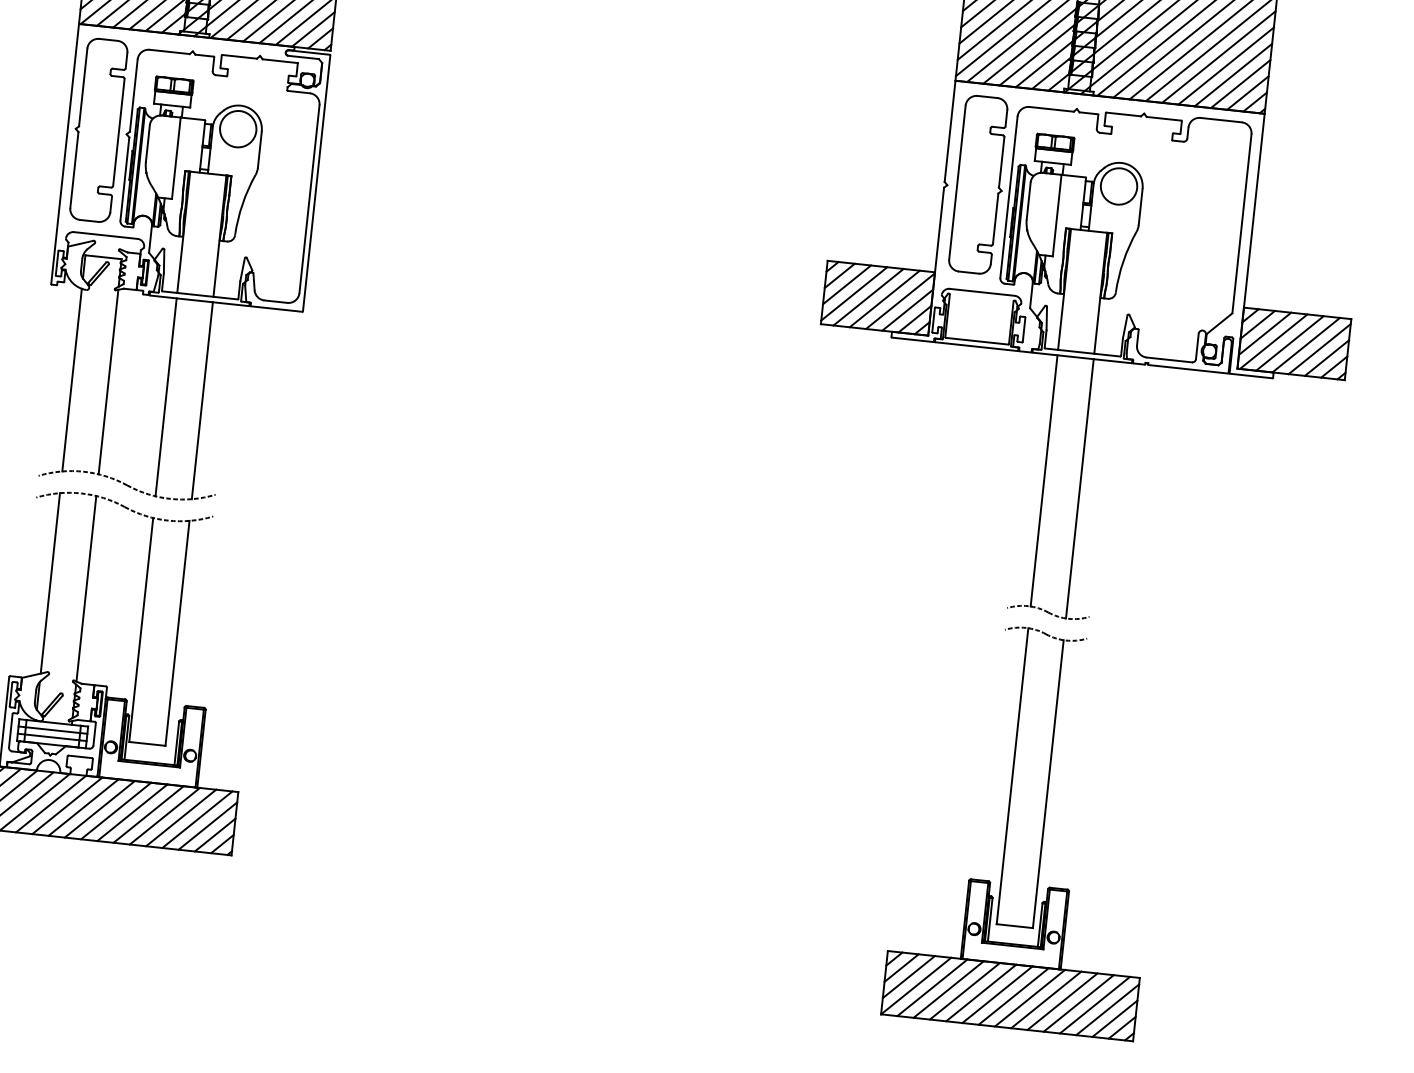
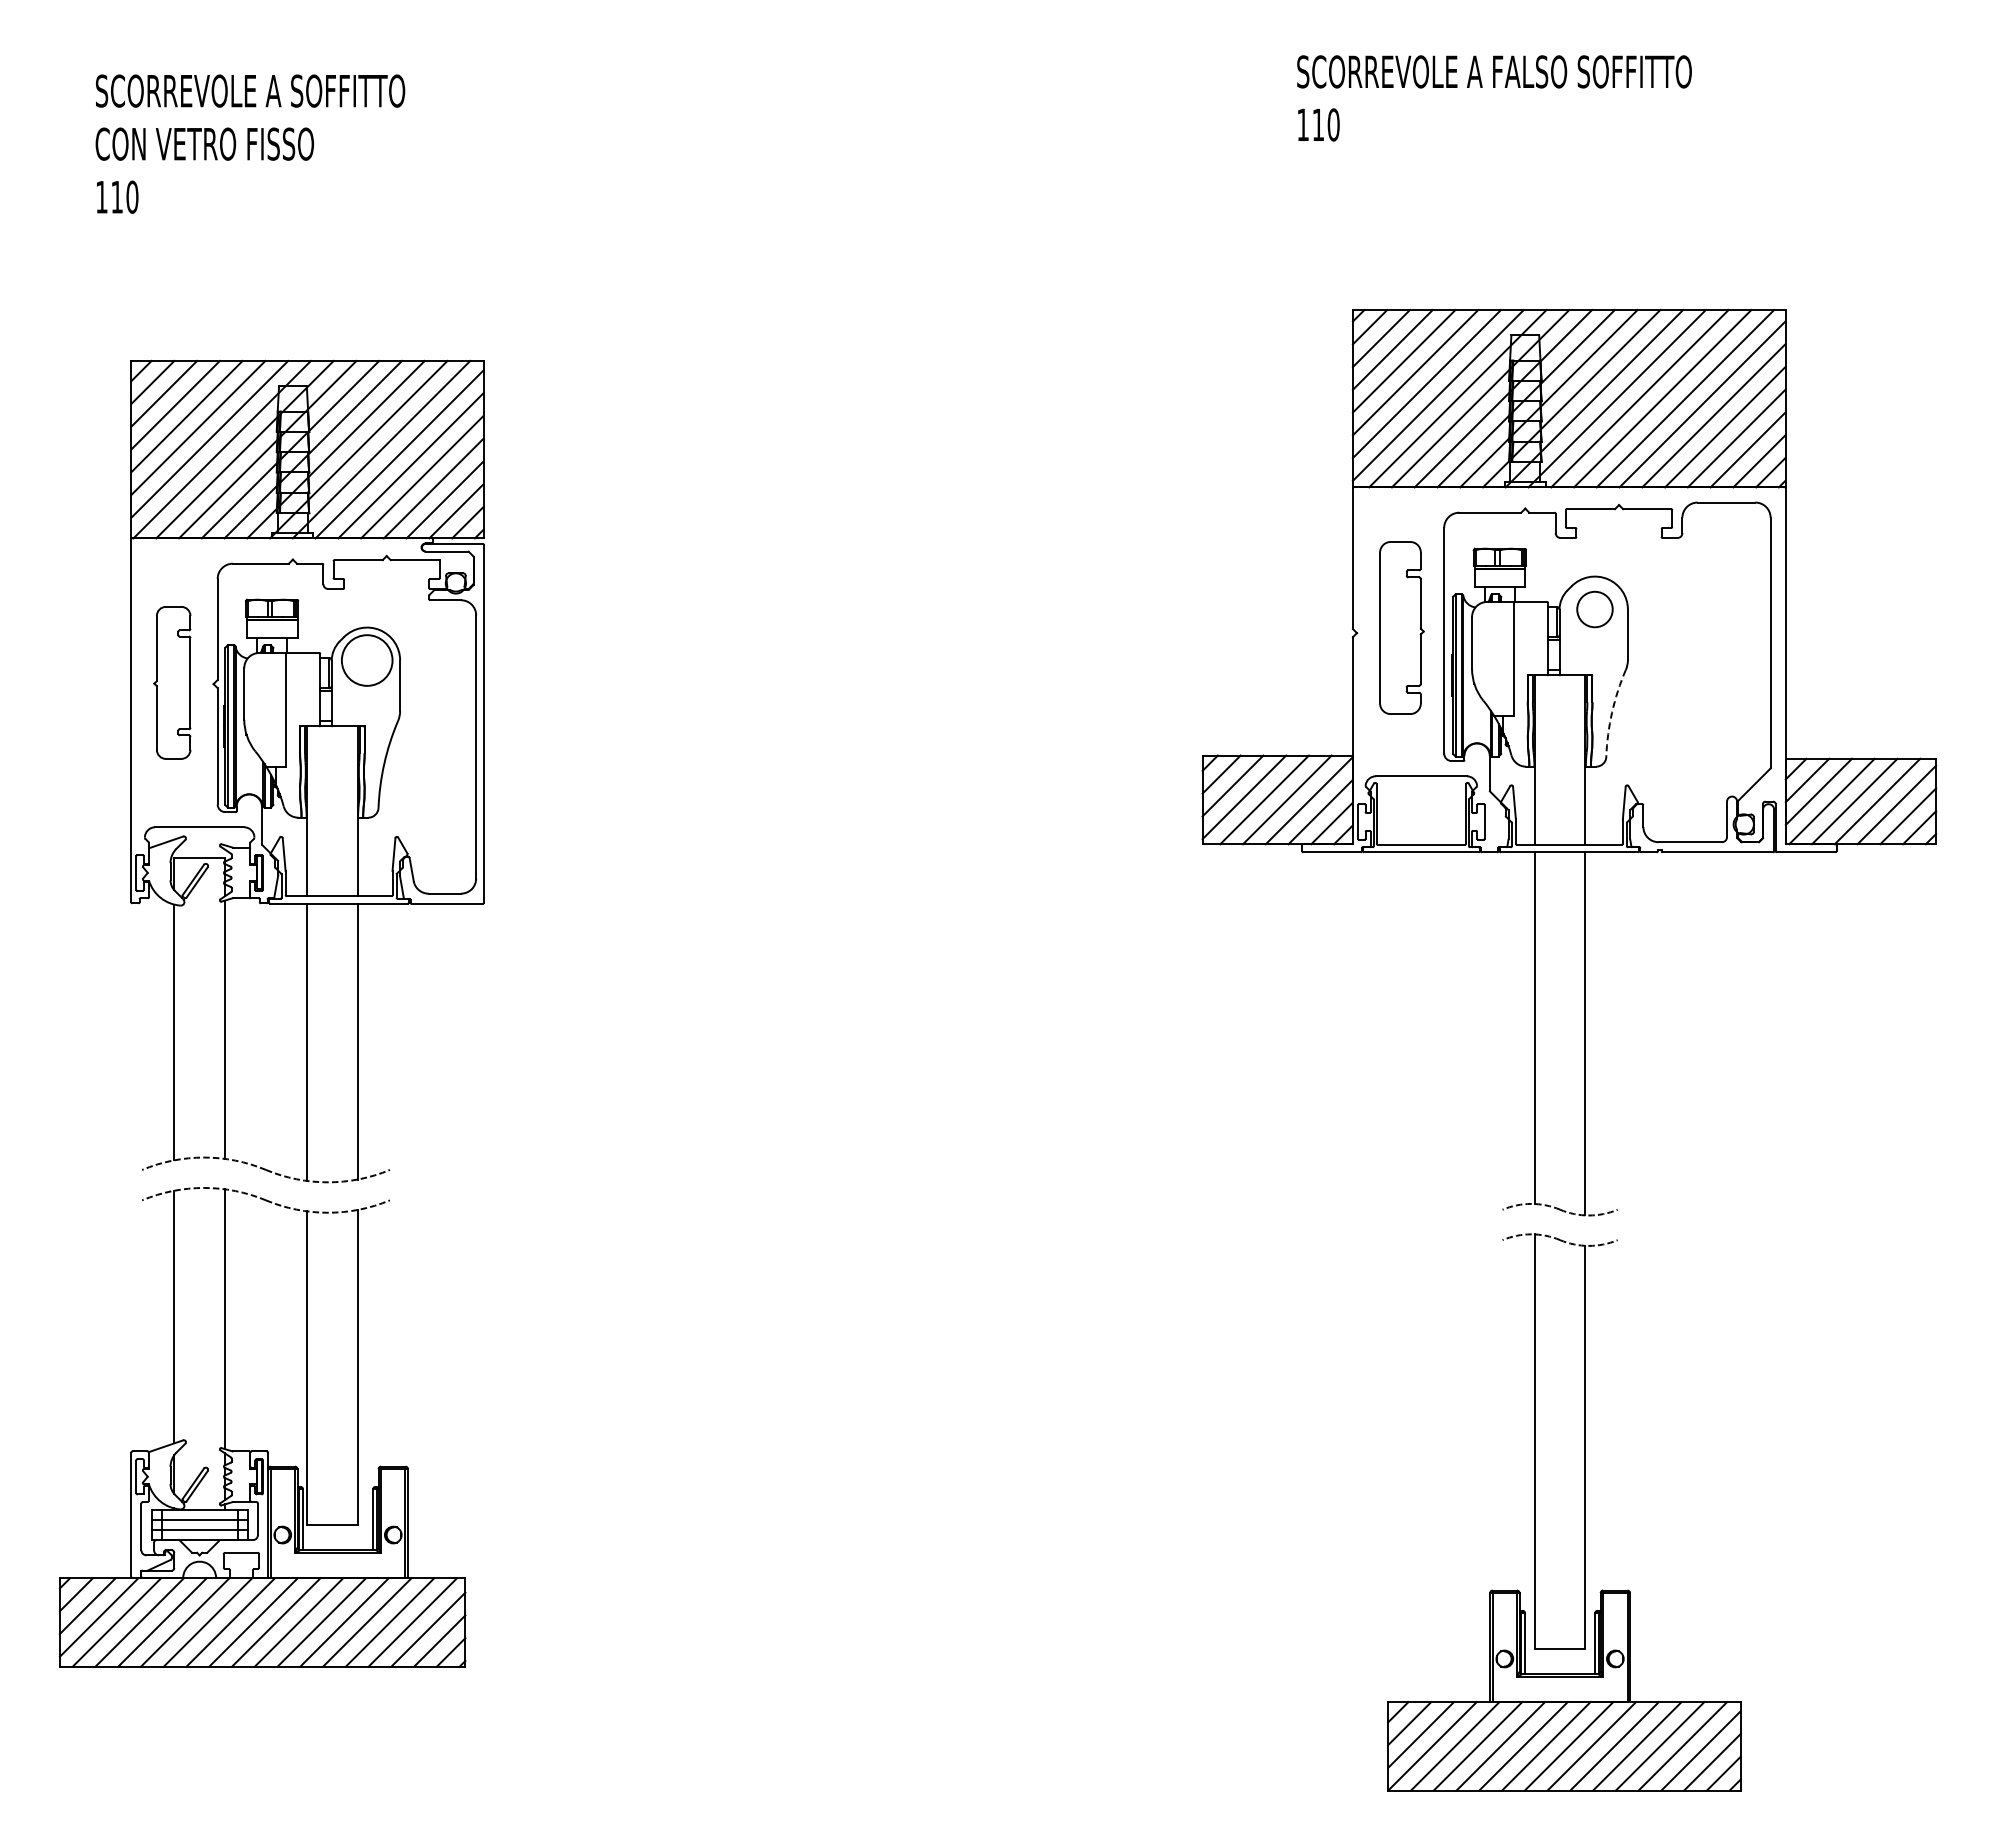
part: (97, 130) -> (172, 682), size x0.6
part: (979, 184) -> (1401, 627), size x0.7
circle: (1118, 186) -> (1594, 609), size x0.7
arc: (1123, 261) -> (1612, 712), solid -> dashed

